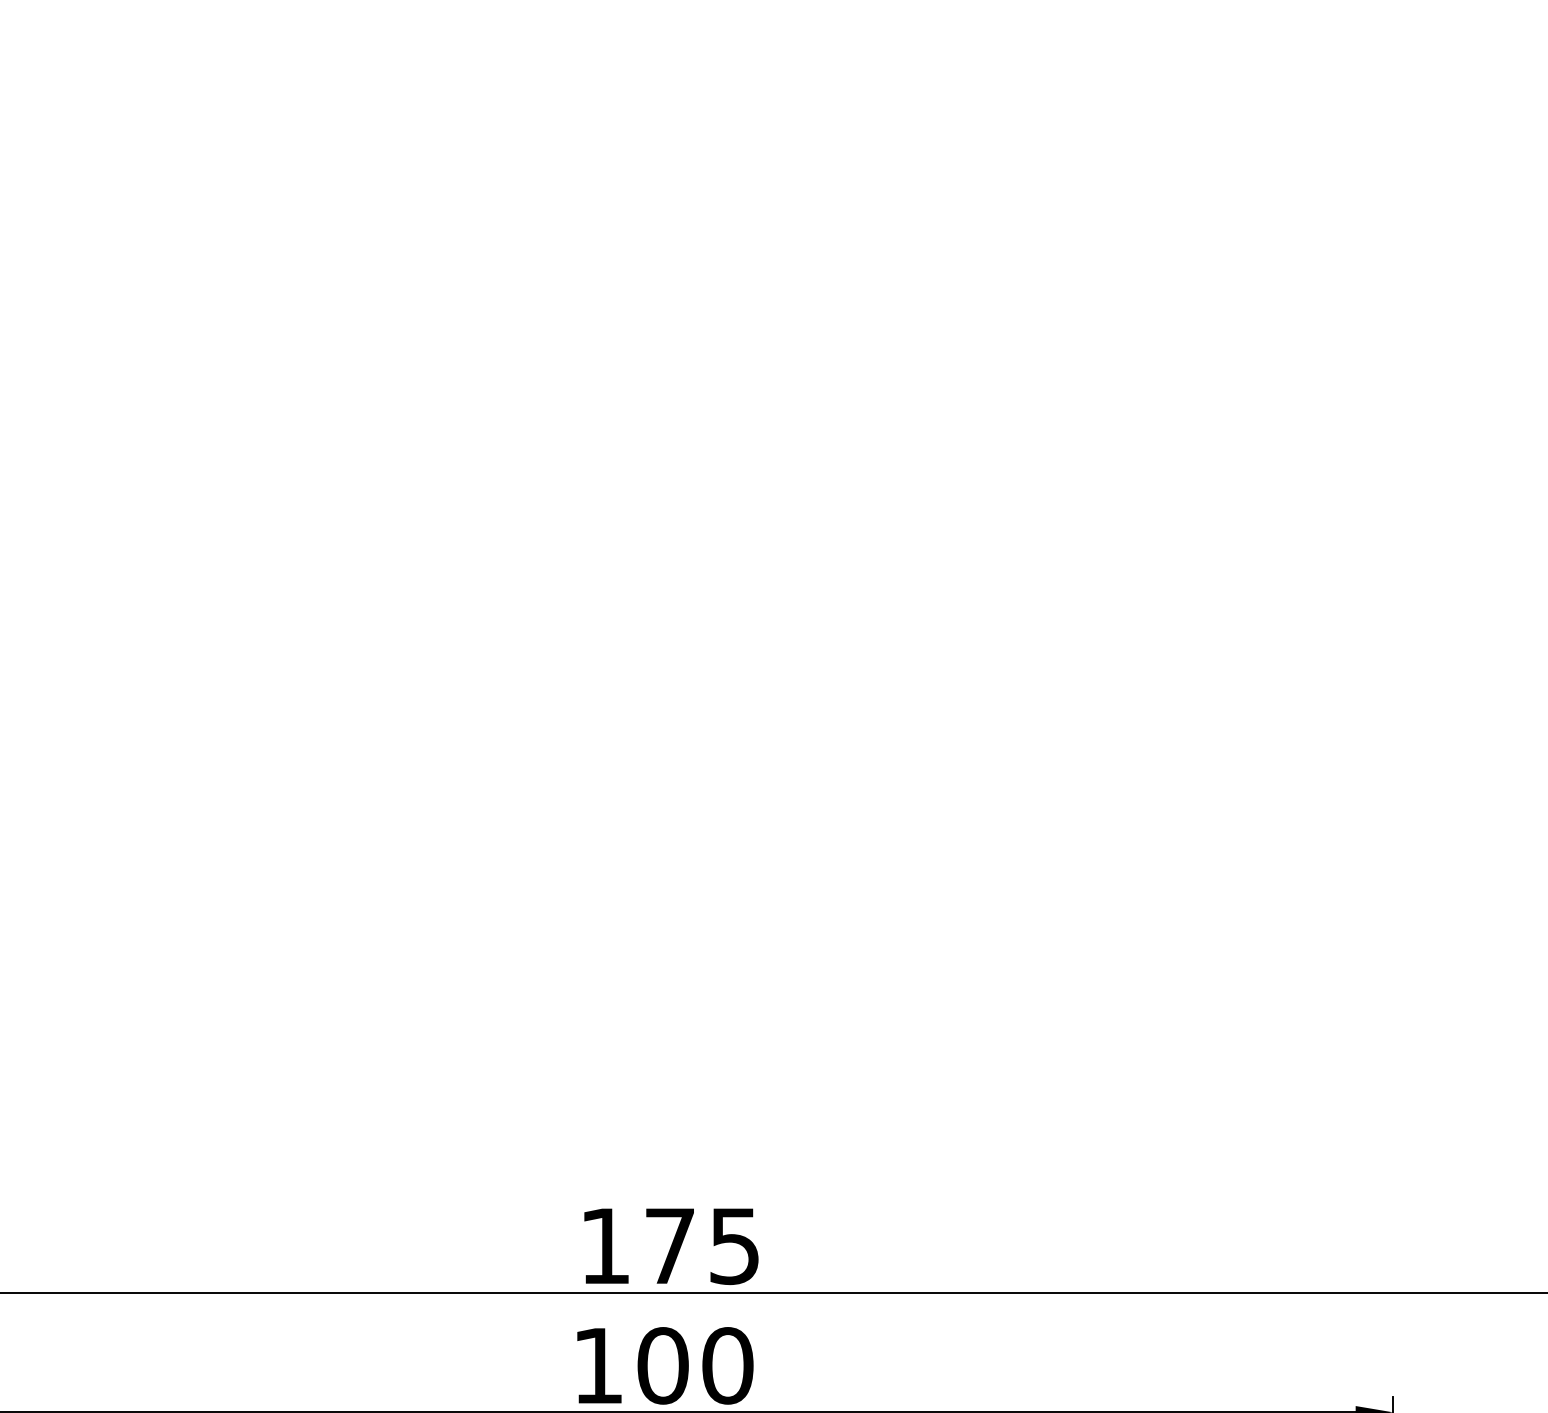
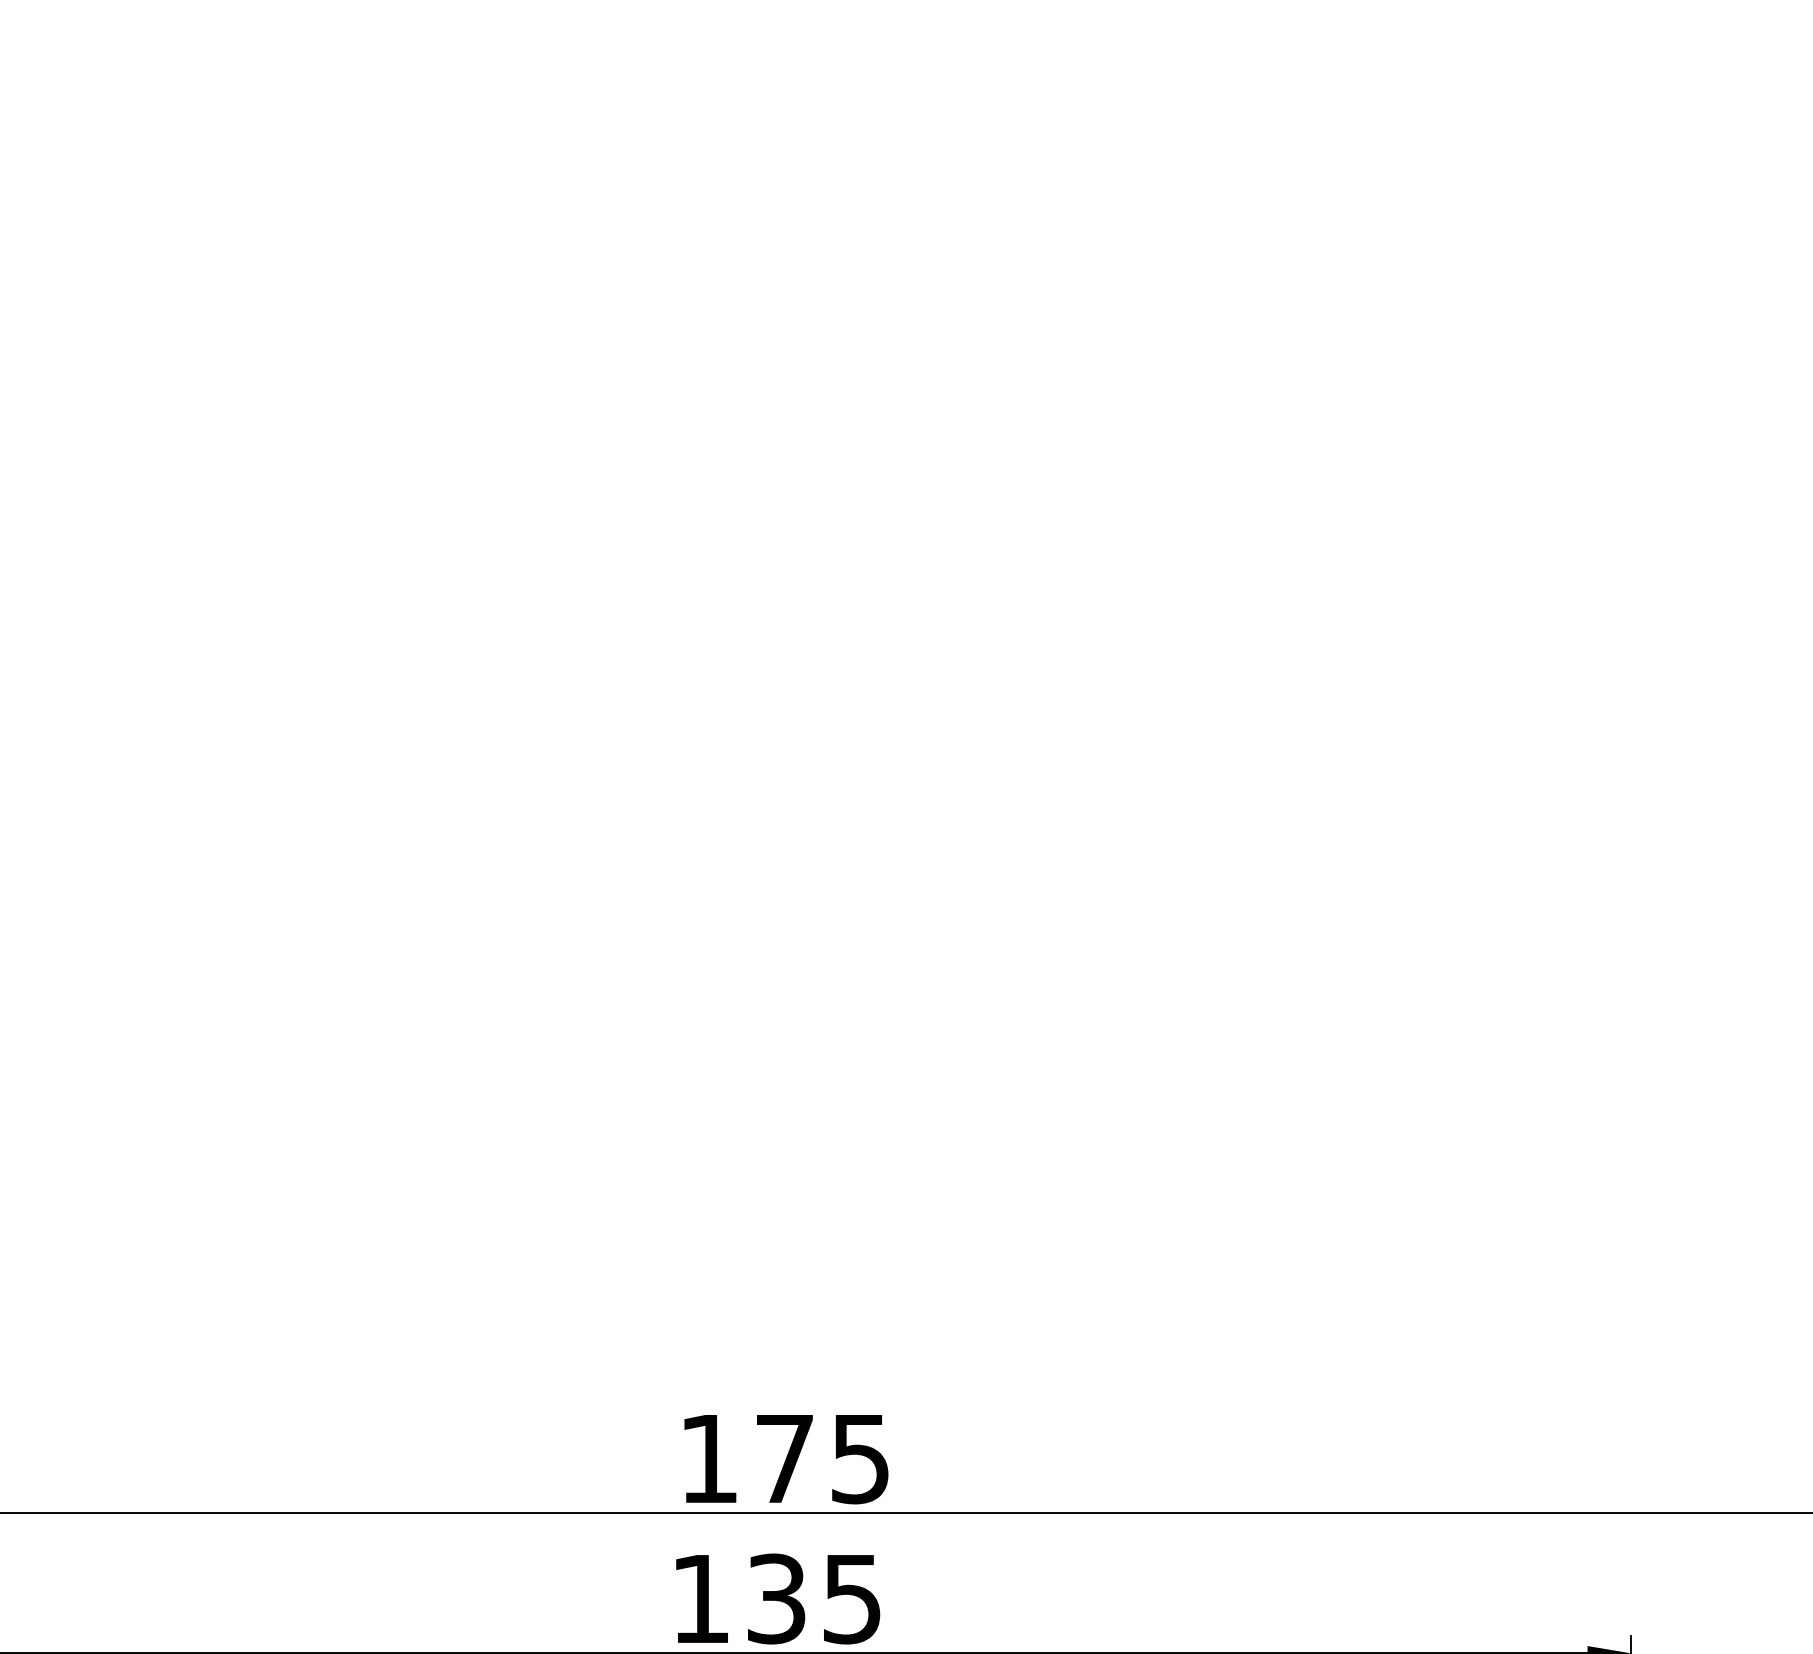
text: (695, 1365) -> (814, 1598), 100 -> 135

